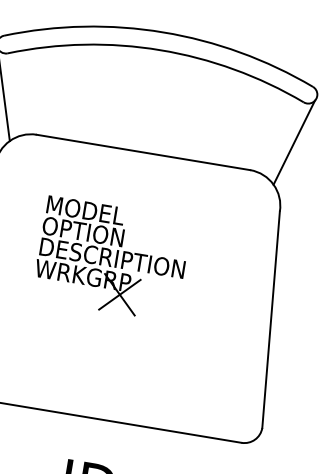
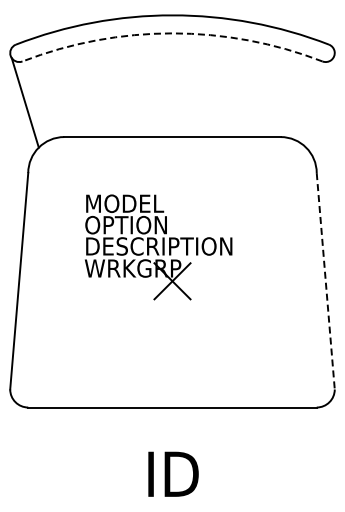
arc: (160, 50) -> (172, 33), solid -> dashed
line: (294, 142) -> (319, 102), removed
line: (270, 319) -> (325, 281), solid -> dashed

